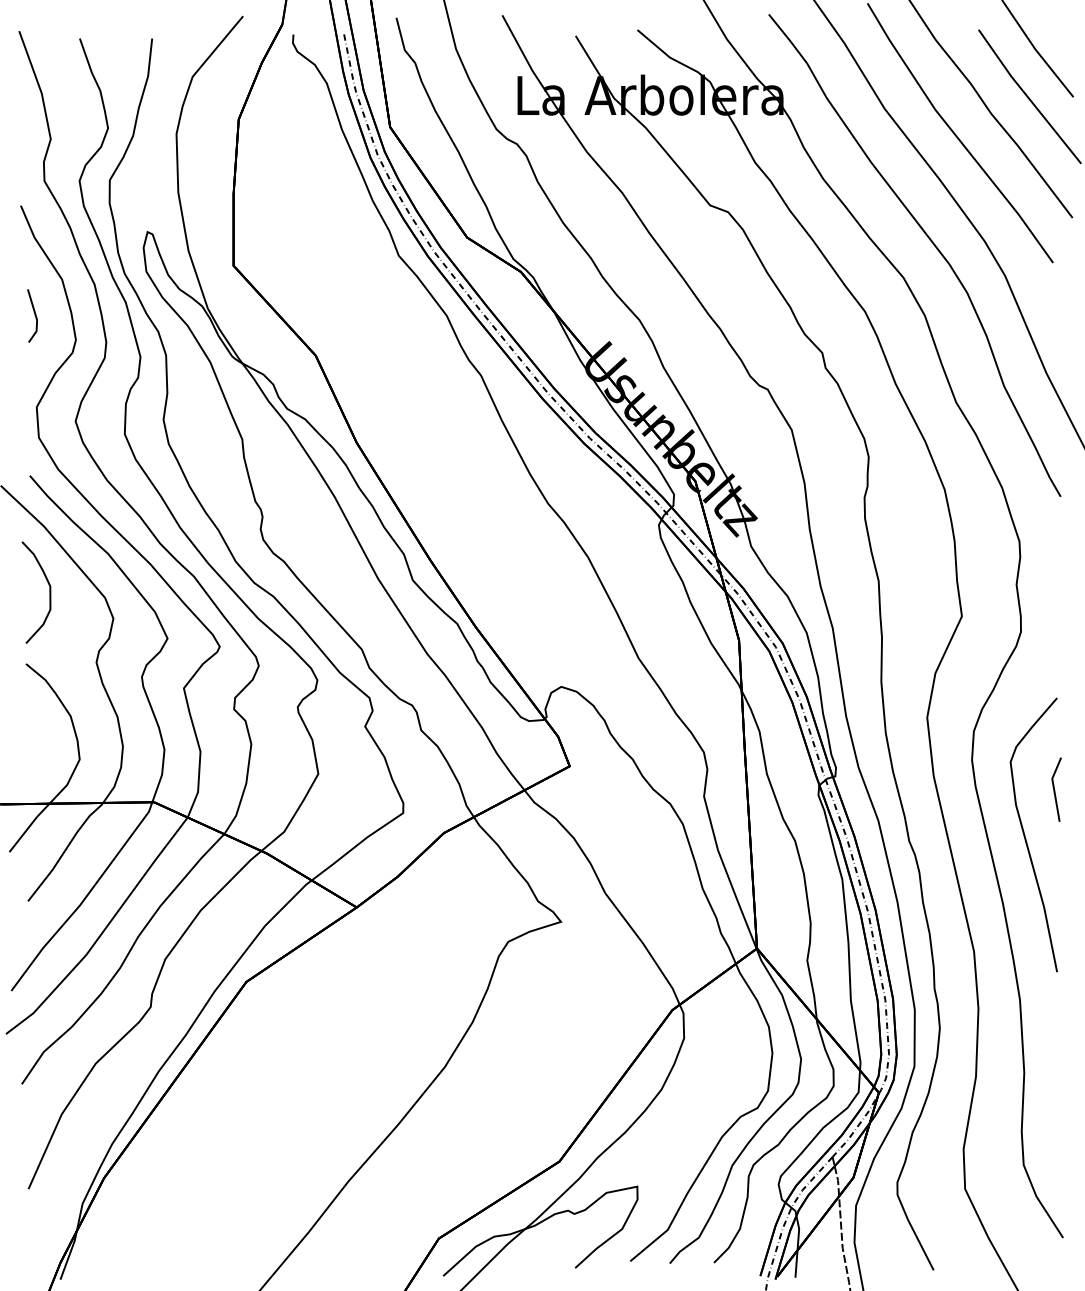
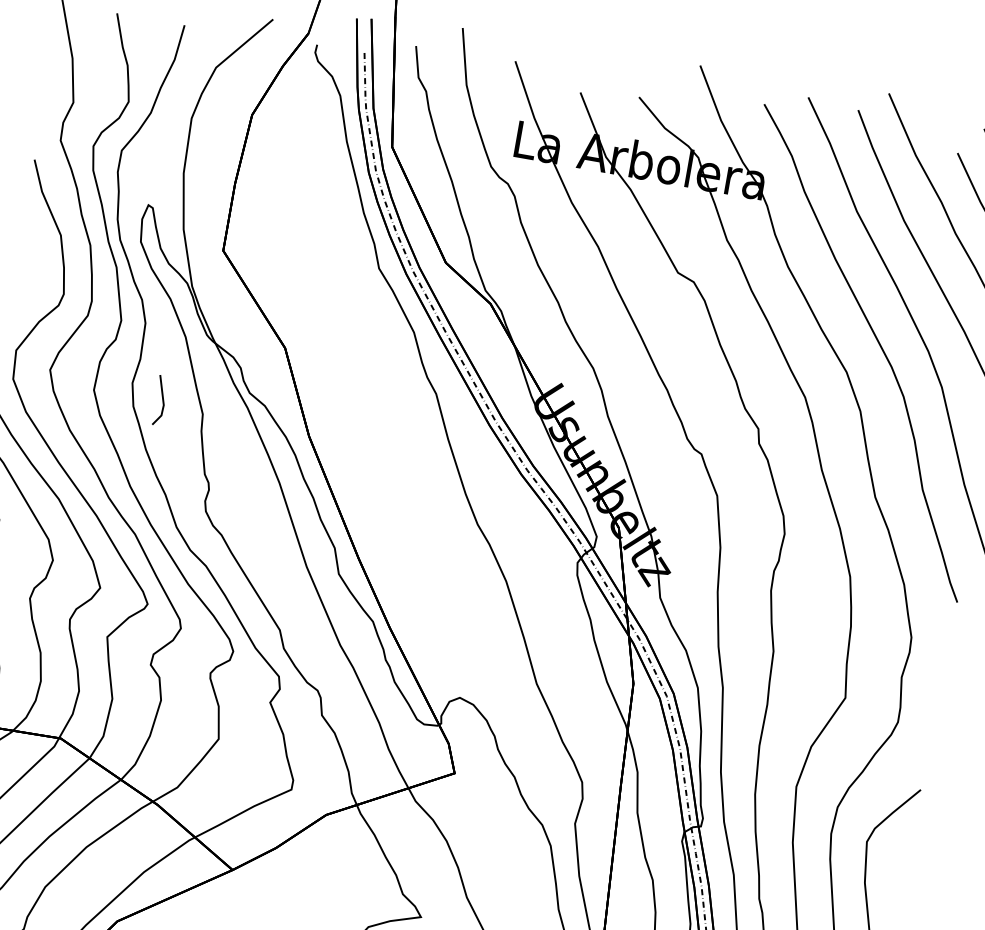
line: (34, 315) -> (162, 400), moved
line: (1055, 790) -> (904, 875), removed

